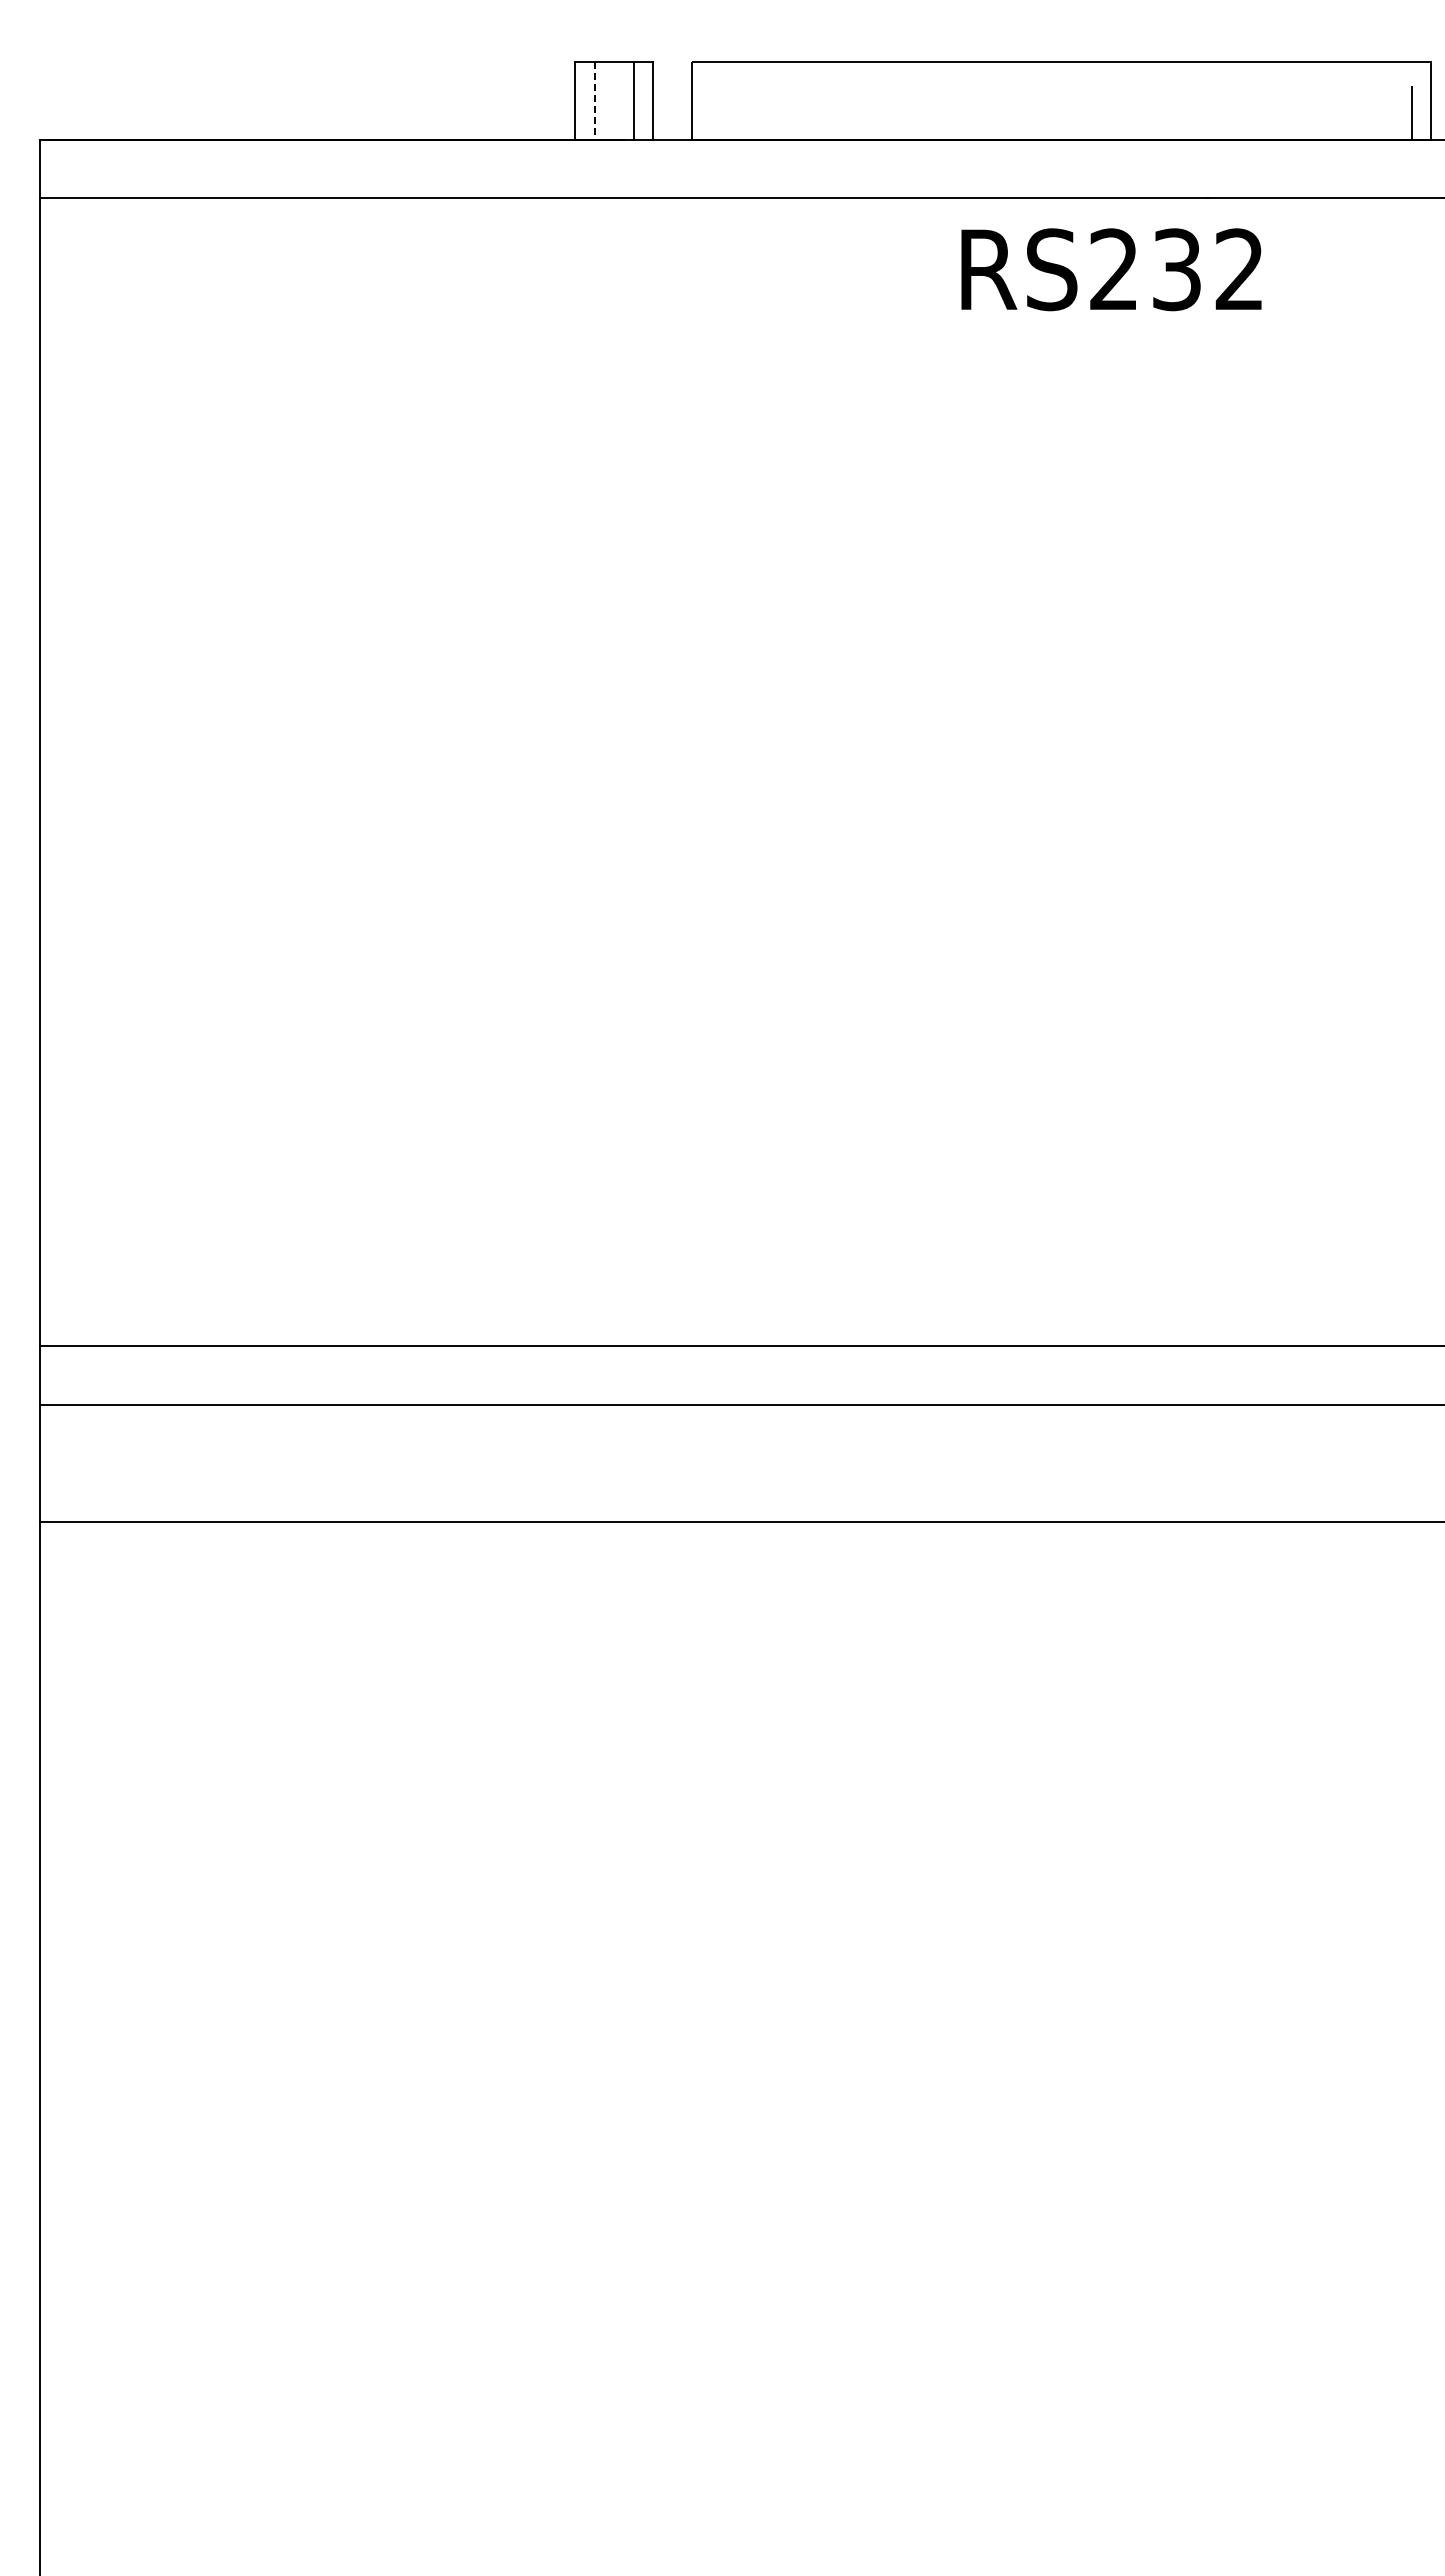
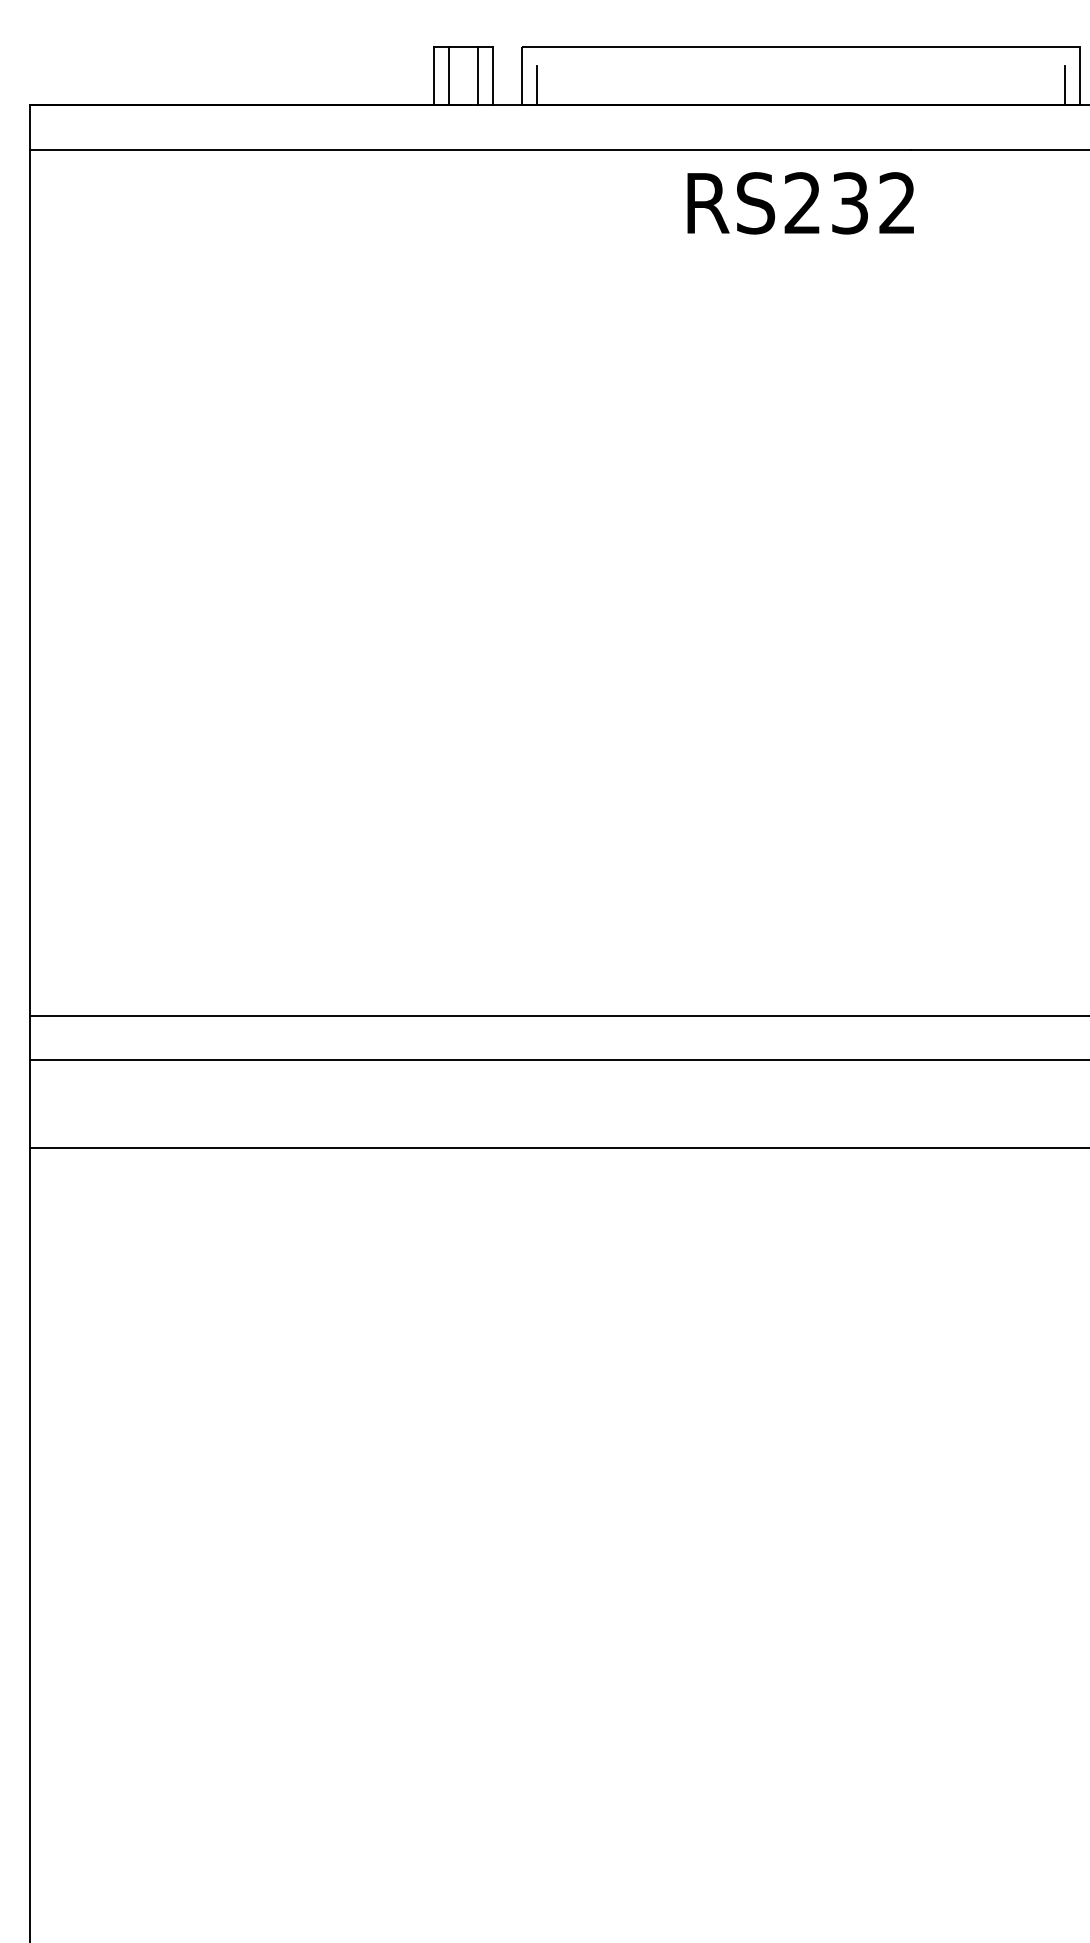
line: (594, 101) -> (448, 76), dashed -> solid
line: (711, 113) -> (536, 85), added
text: (1111, 269) -> (800, 203), moved

